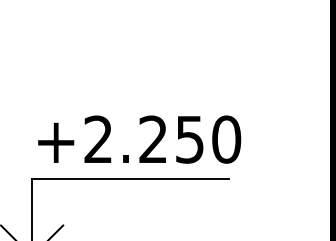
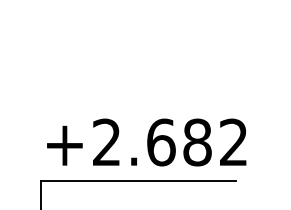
text: (190, 139) -> (198, 142), +2.250 -> +2.682

